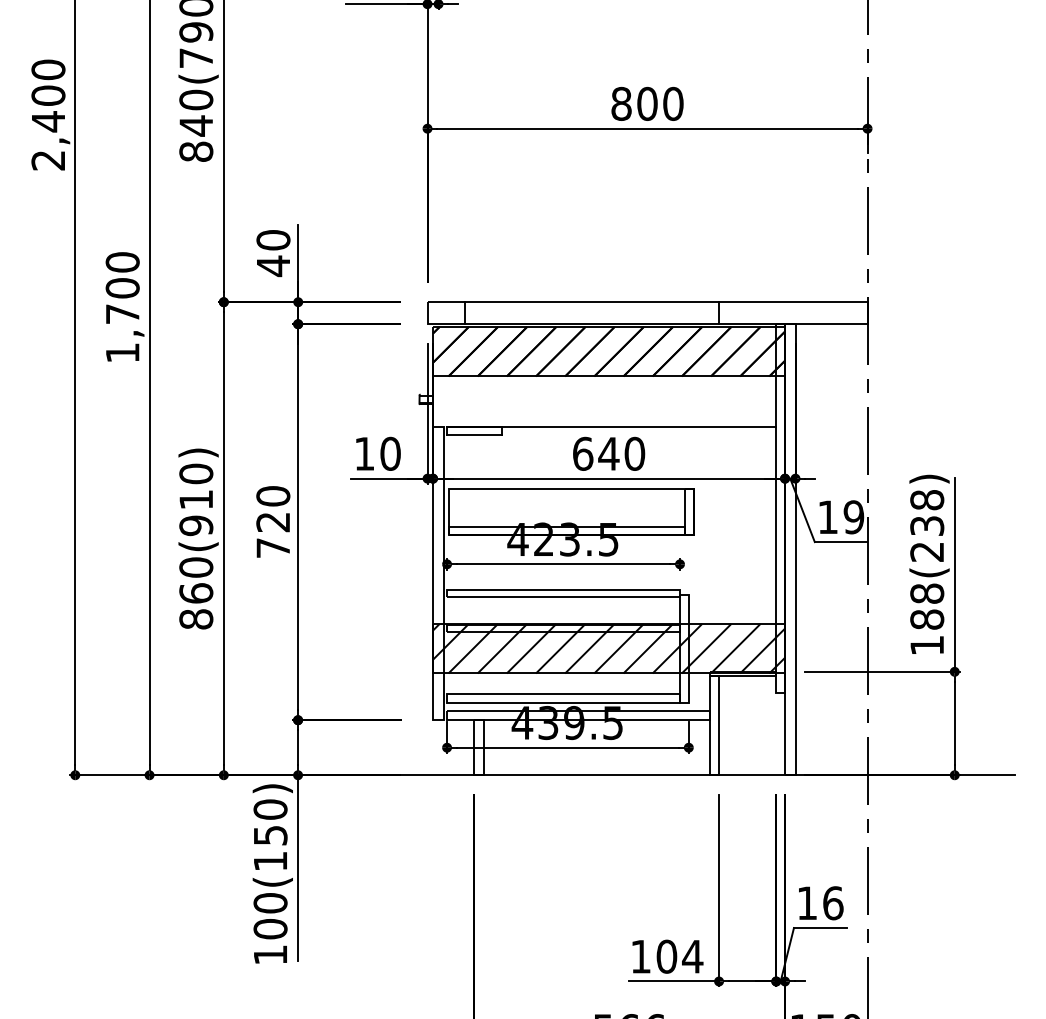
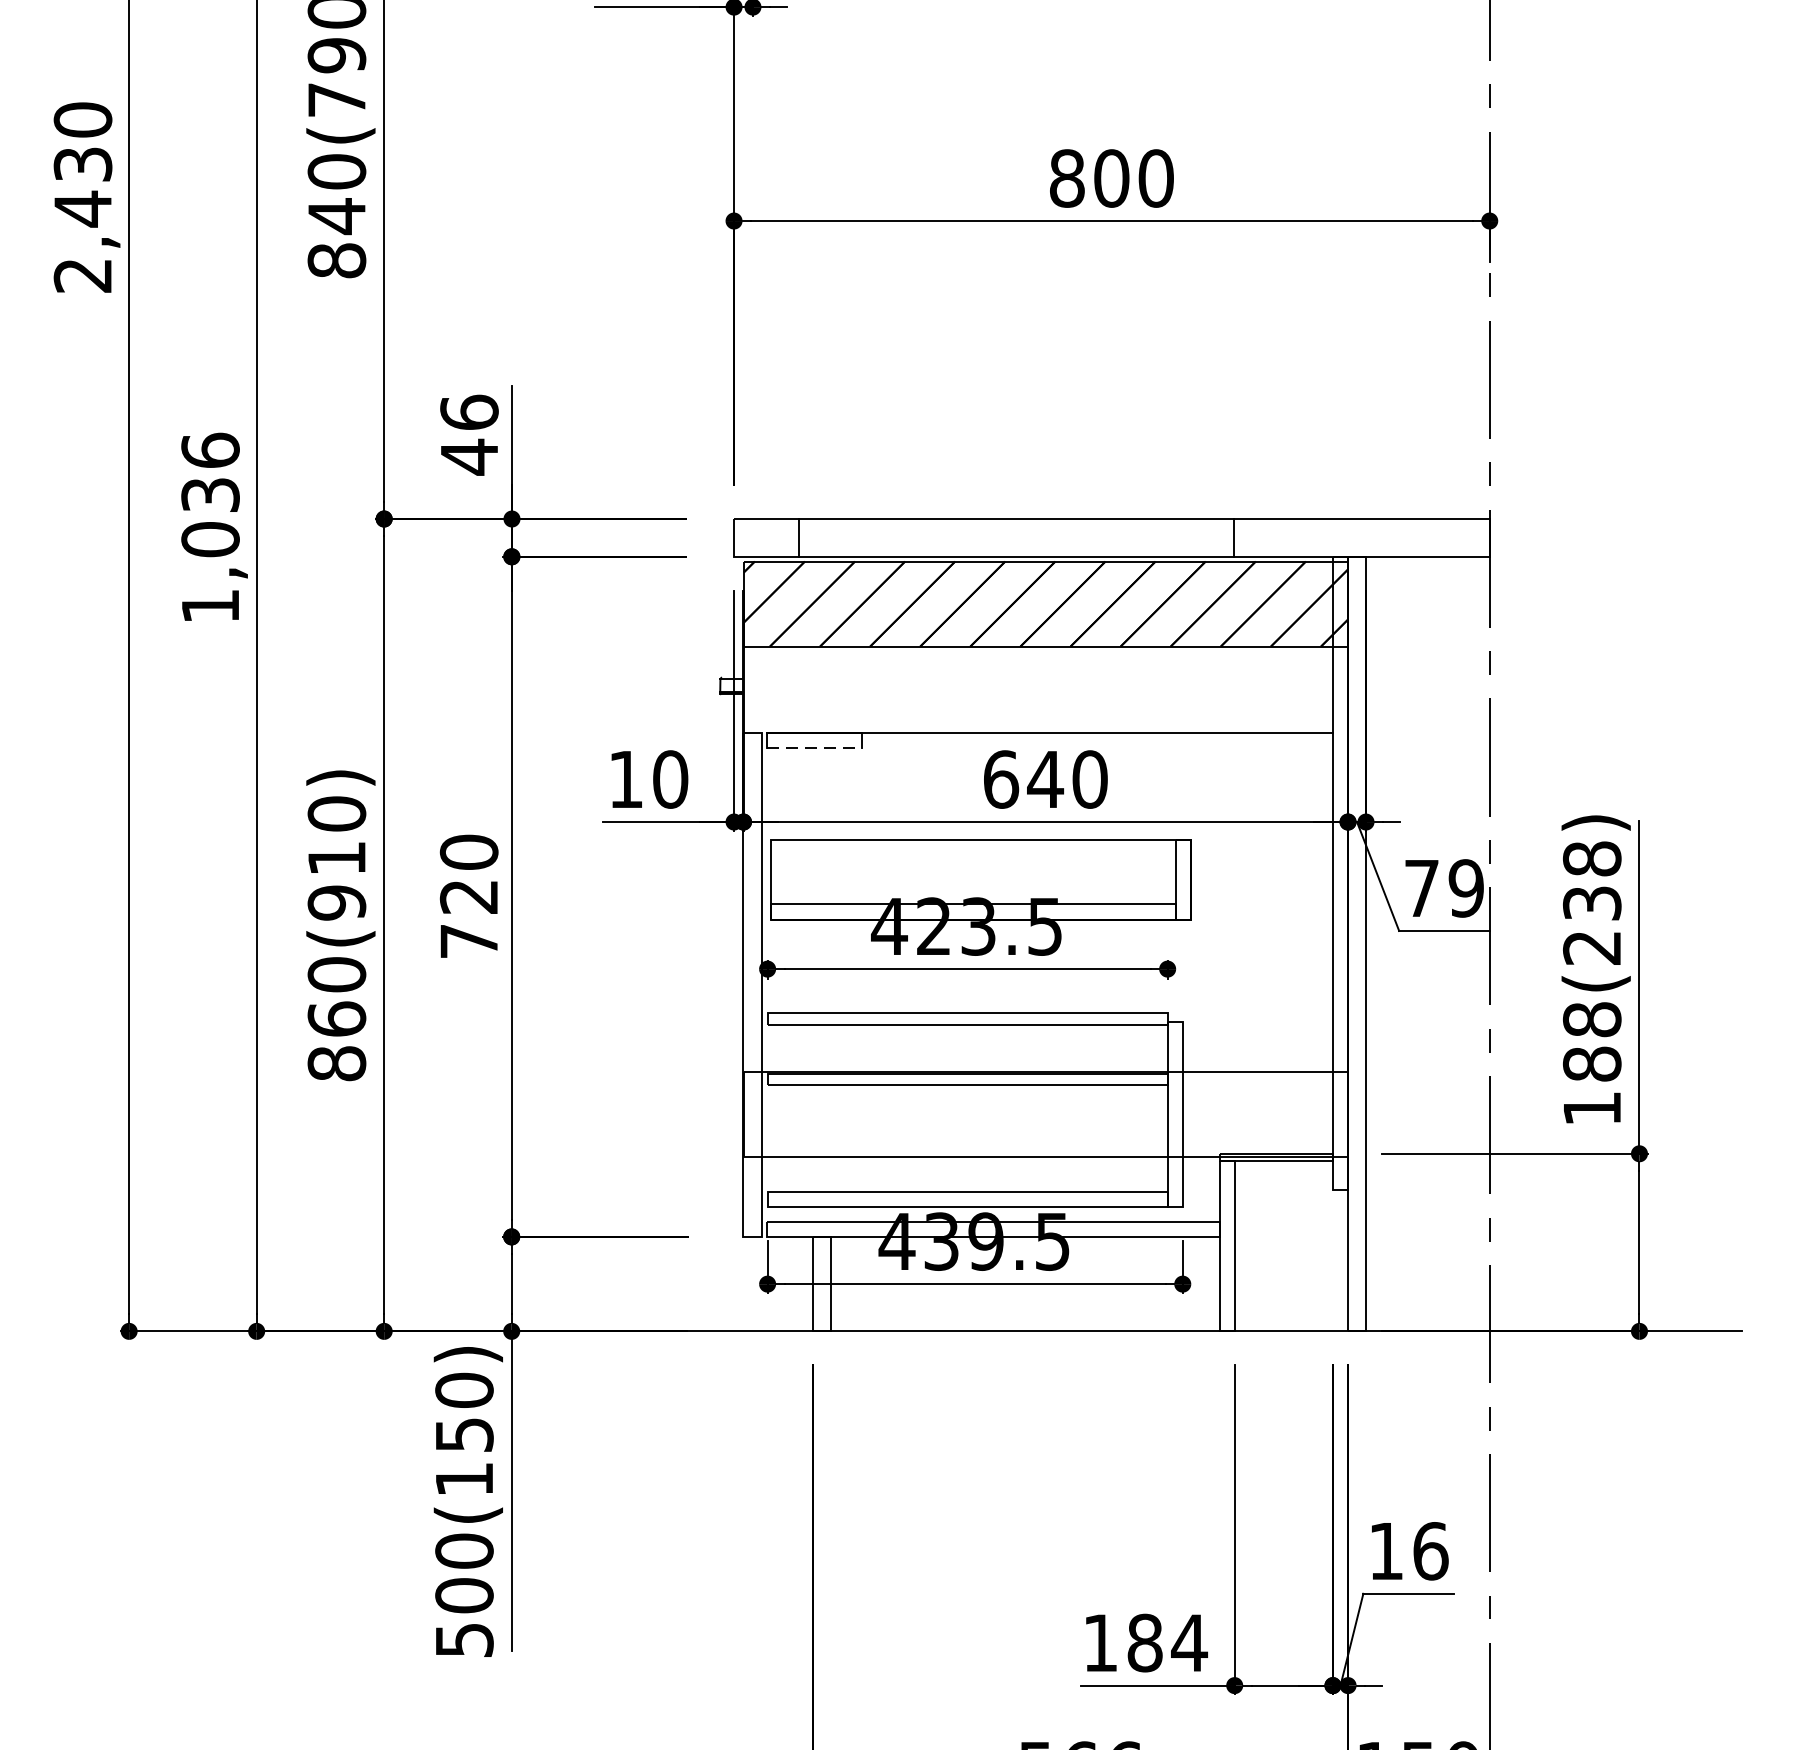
text: (48, 95) -> (83, 163), 2,400 -> 2,430
text: (273, 239) -> (469, 411), 40 -> 46
text: (122, 288) -> (210, 495), 1,700 -> 1,036
line: (474, 435) -> (814, 747), solid -> dashed
text: (827, 516) -> (1420, 887), 19 -> 79
hatch: (609, 648) -> (1046, 1113), removed
text: (270, 954) -> (464, 1639), 100(150) -> 500(150)
text: (666, 956) -> (1144, 1642), 104 -> 184

